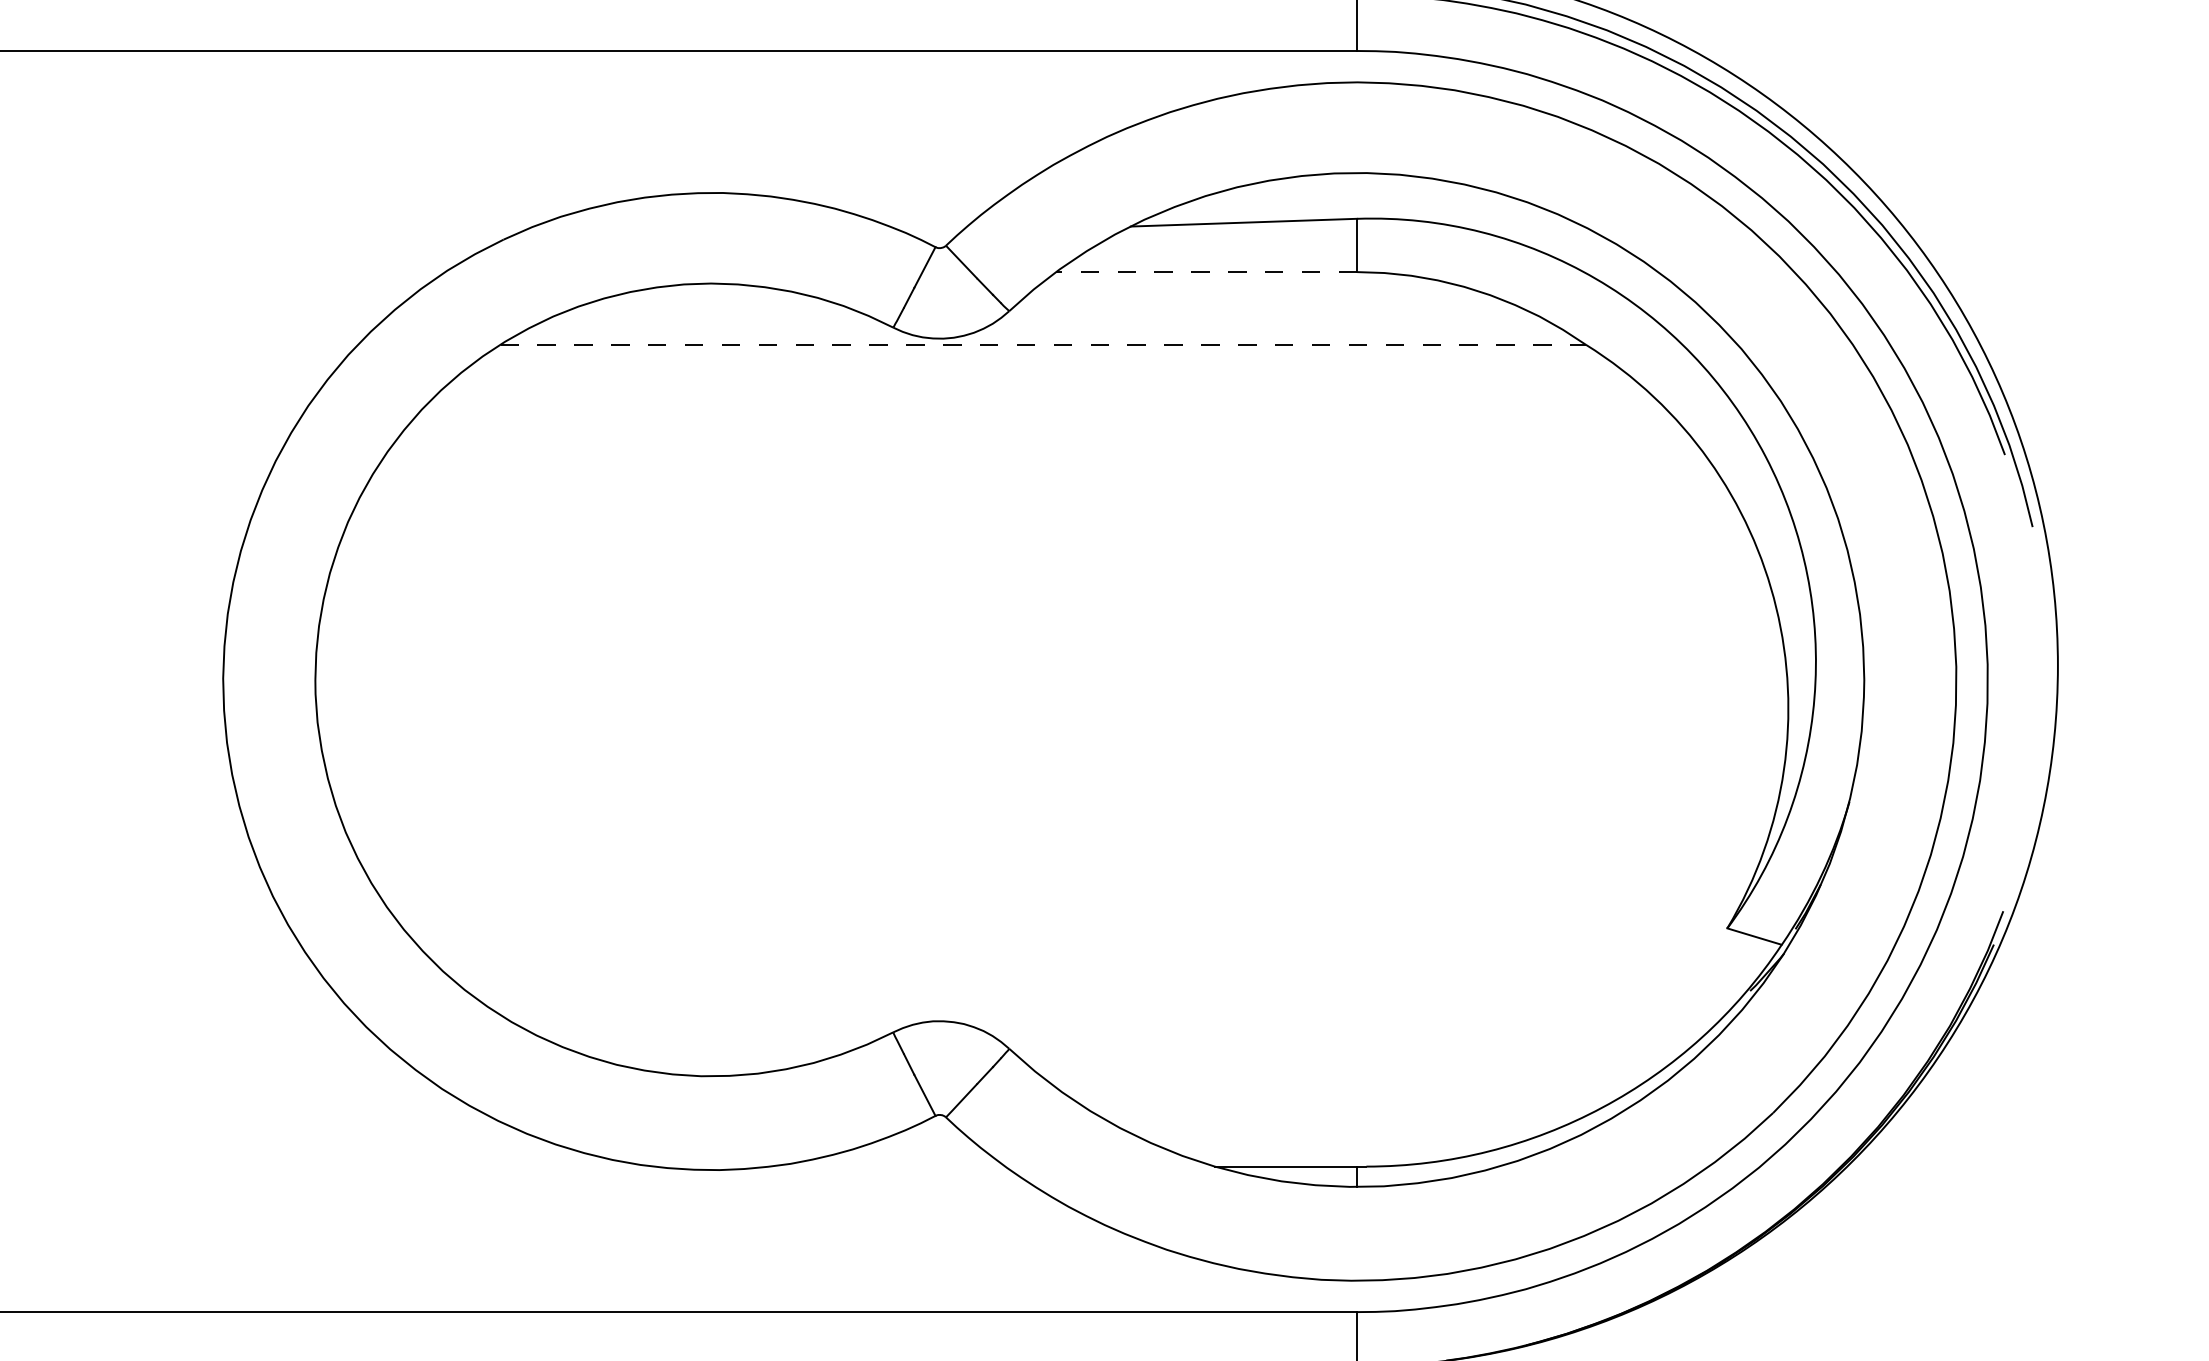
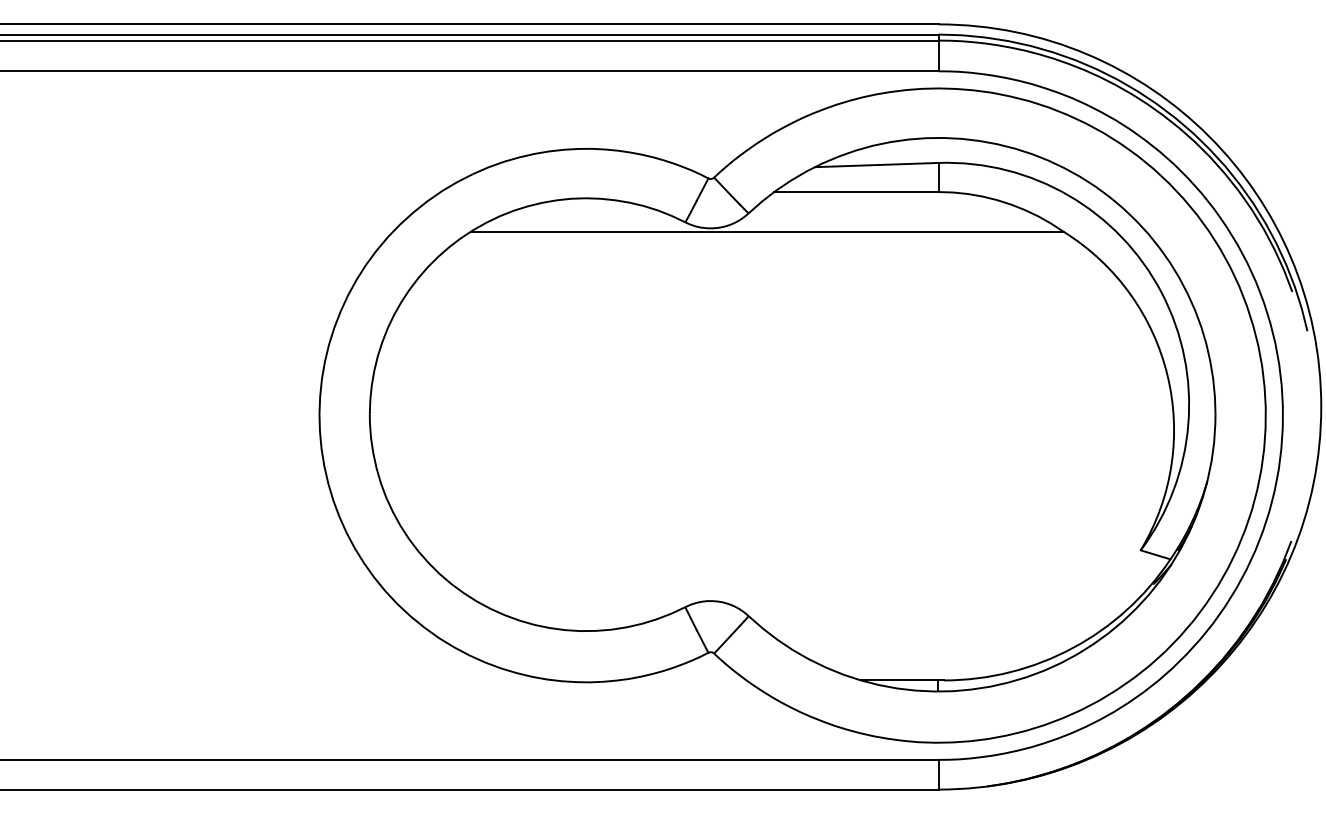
line: (1204, 272) -> (855, 192), dashed -> solid
line: (1043, 344) -> (767, 231), dashed -> solid

